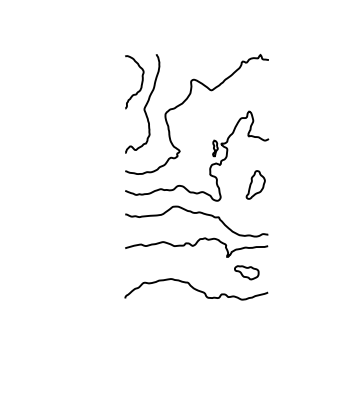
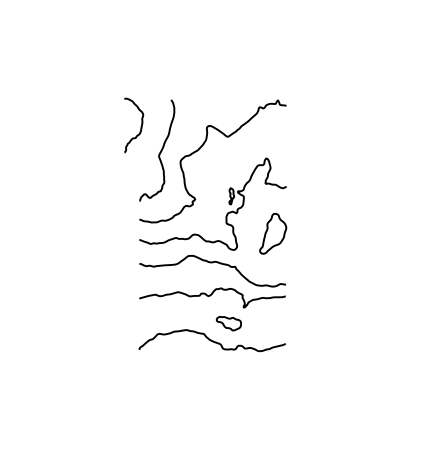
curve: (140, 83) -> (140, 126), moved
part: (255, 184) -> (272, 233), size x1.4
part: (246, 272) -> (228, 323), moved

